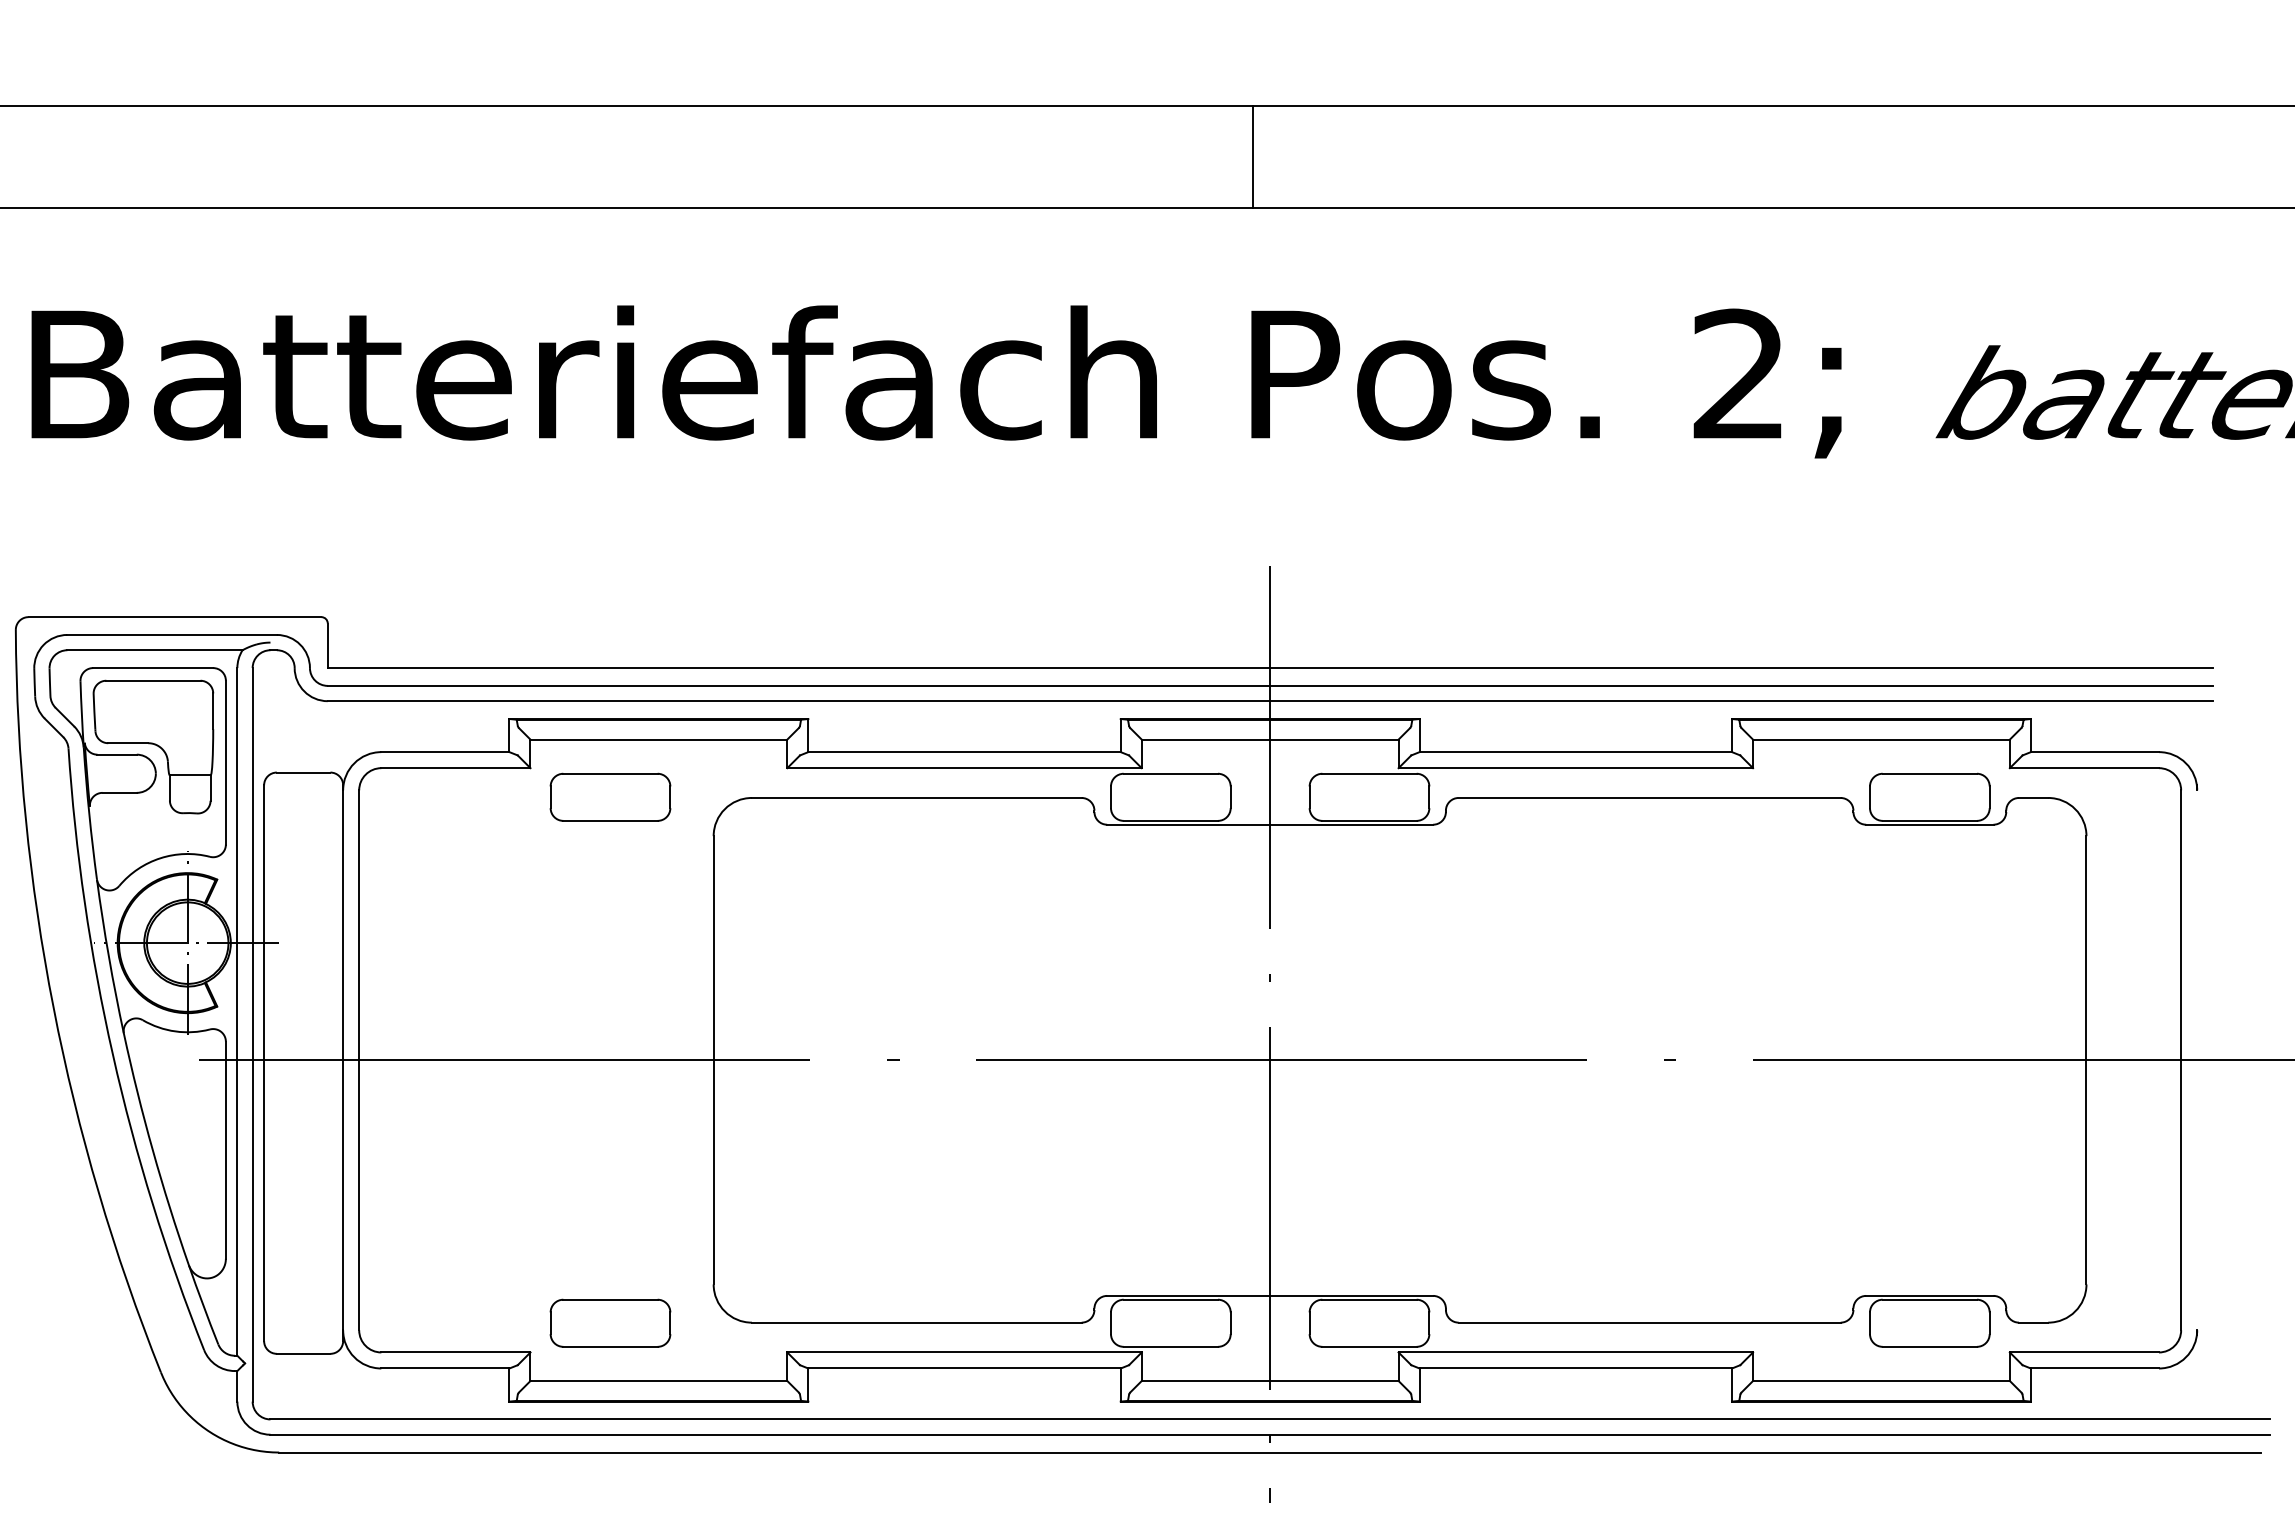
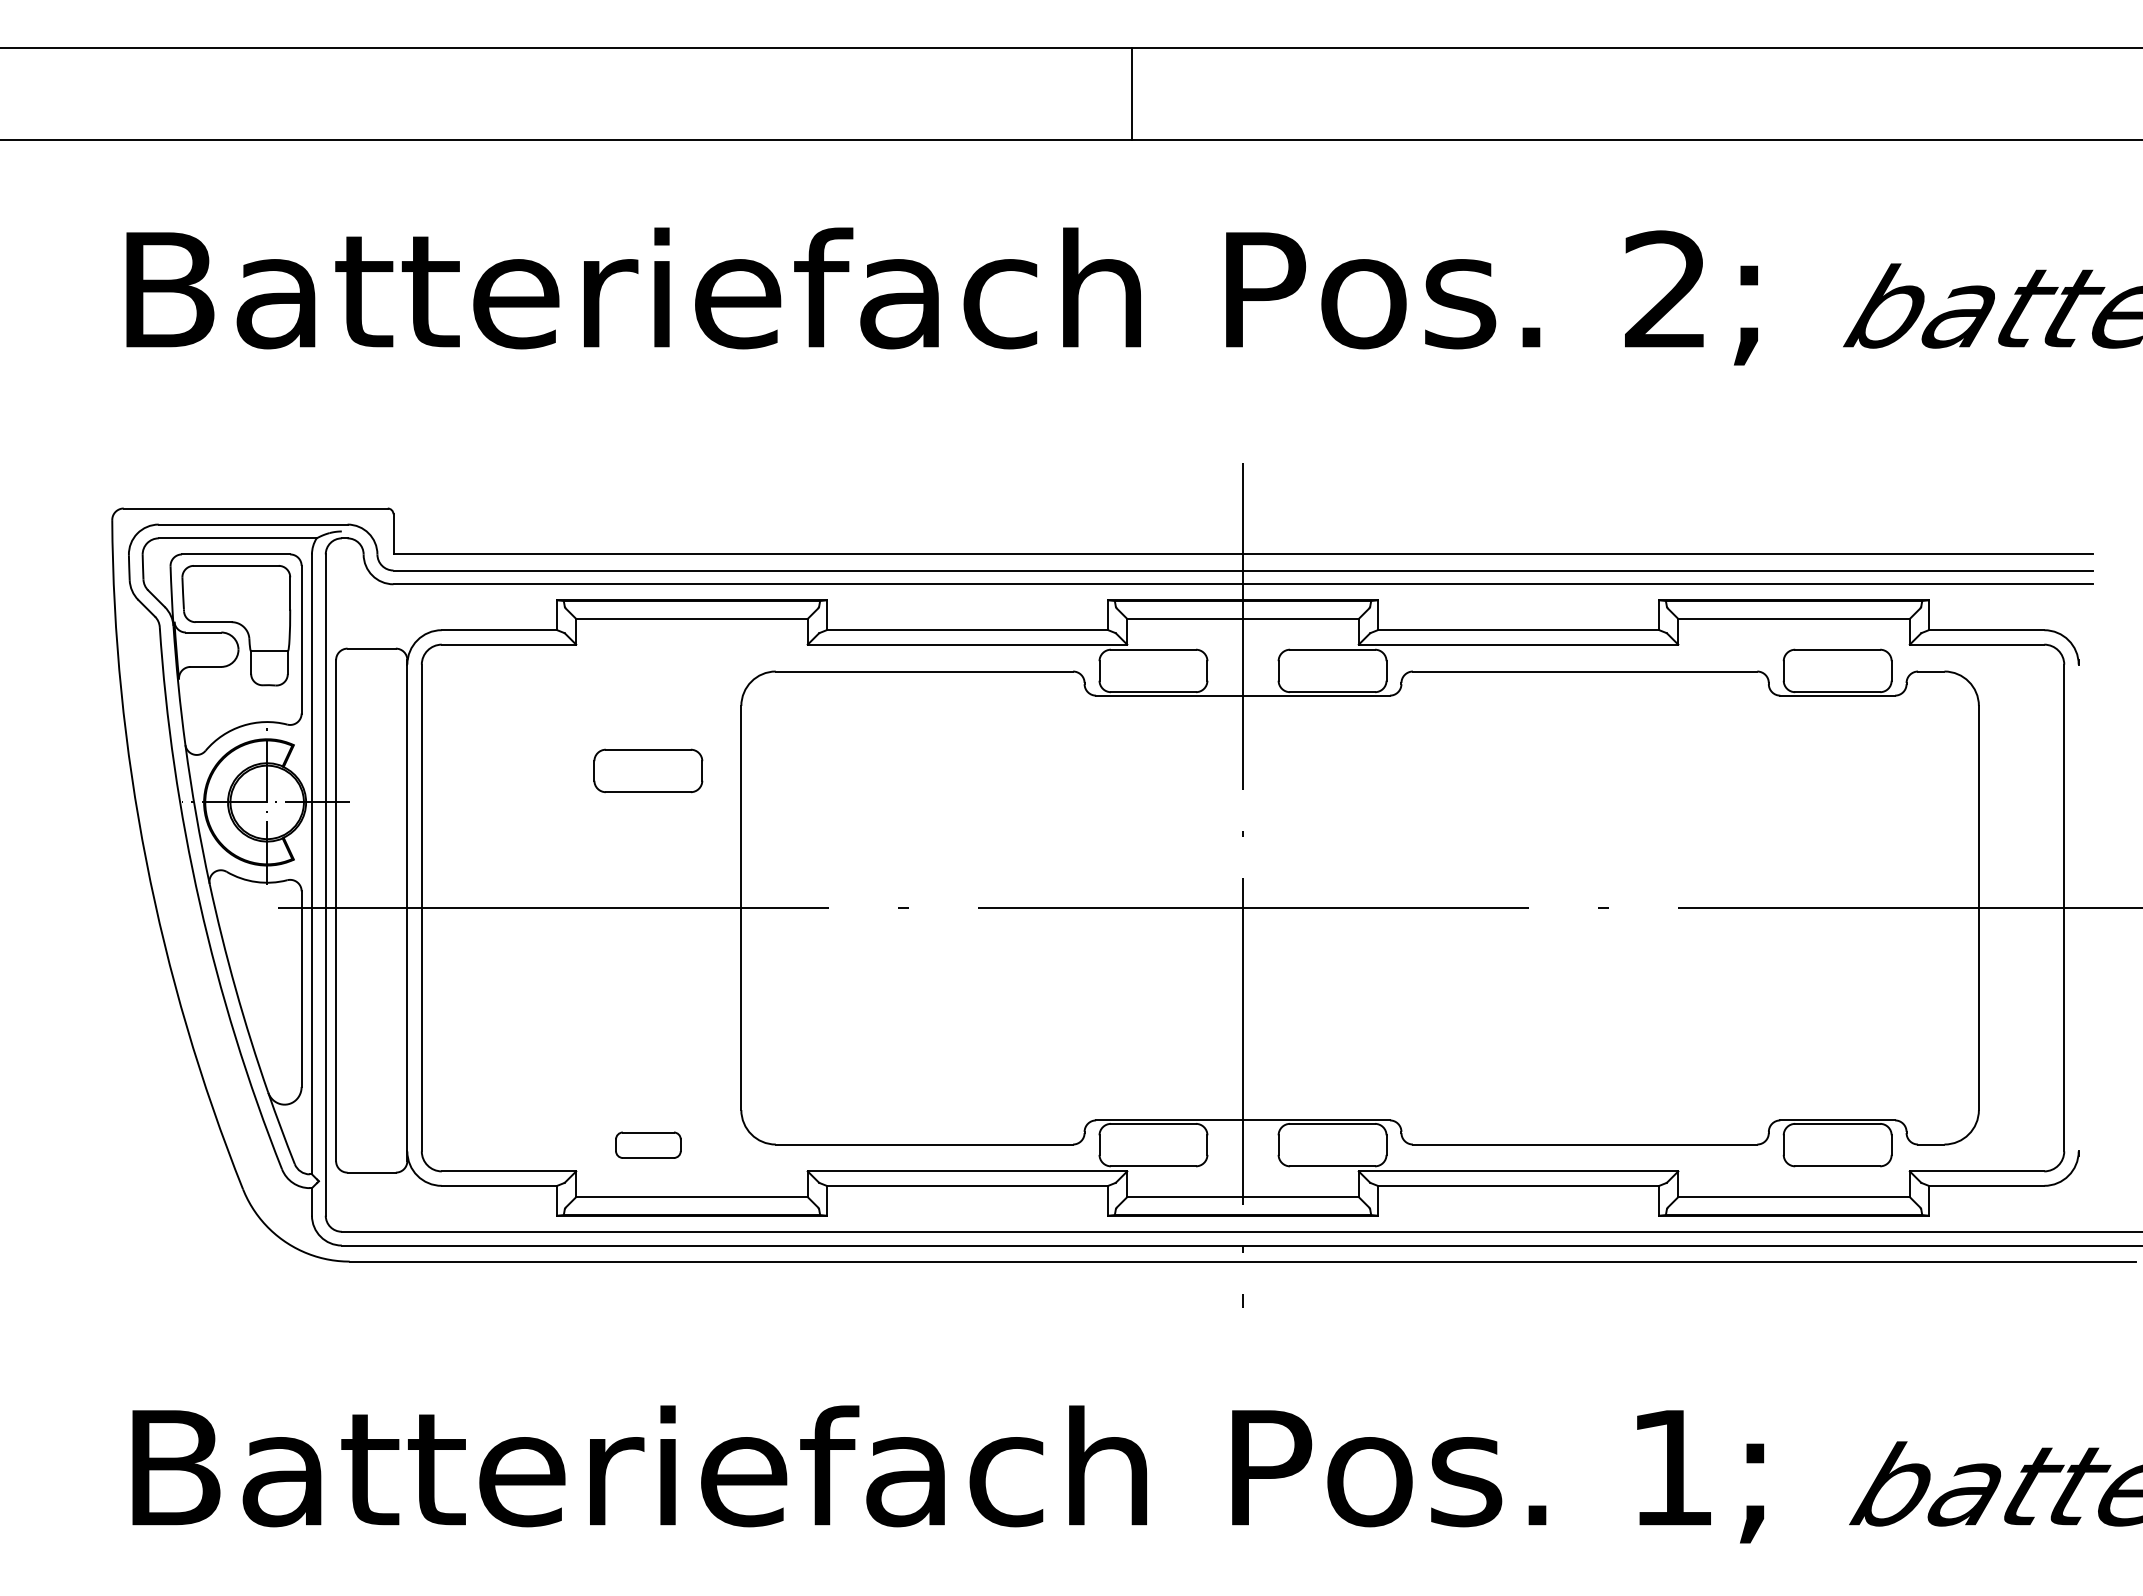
line: (1252, 156) -> (1132, 93), moved
part: (610, 796) -> (648, 770), moved
part: (610, 1323) -> (648, 1145), size x0.6

